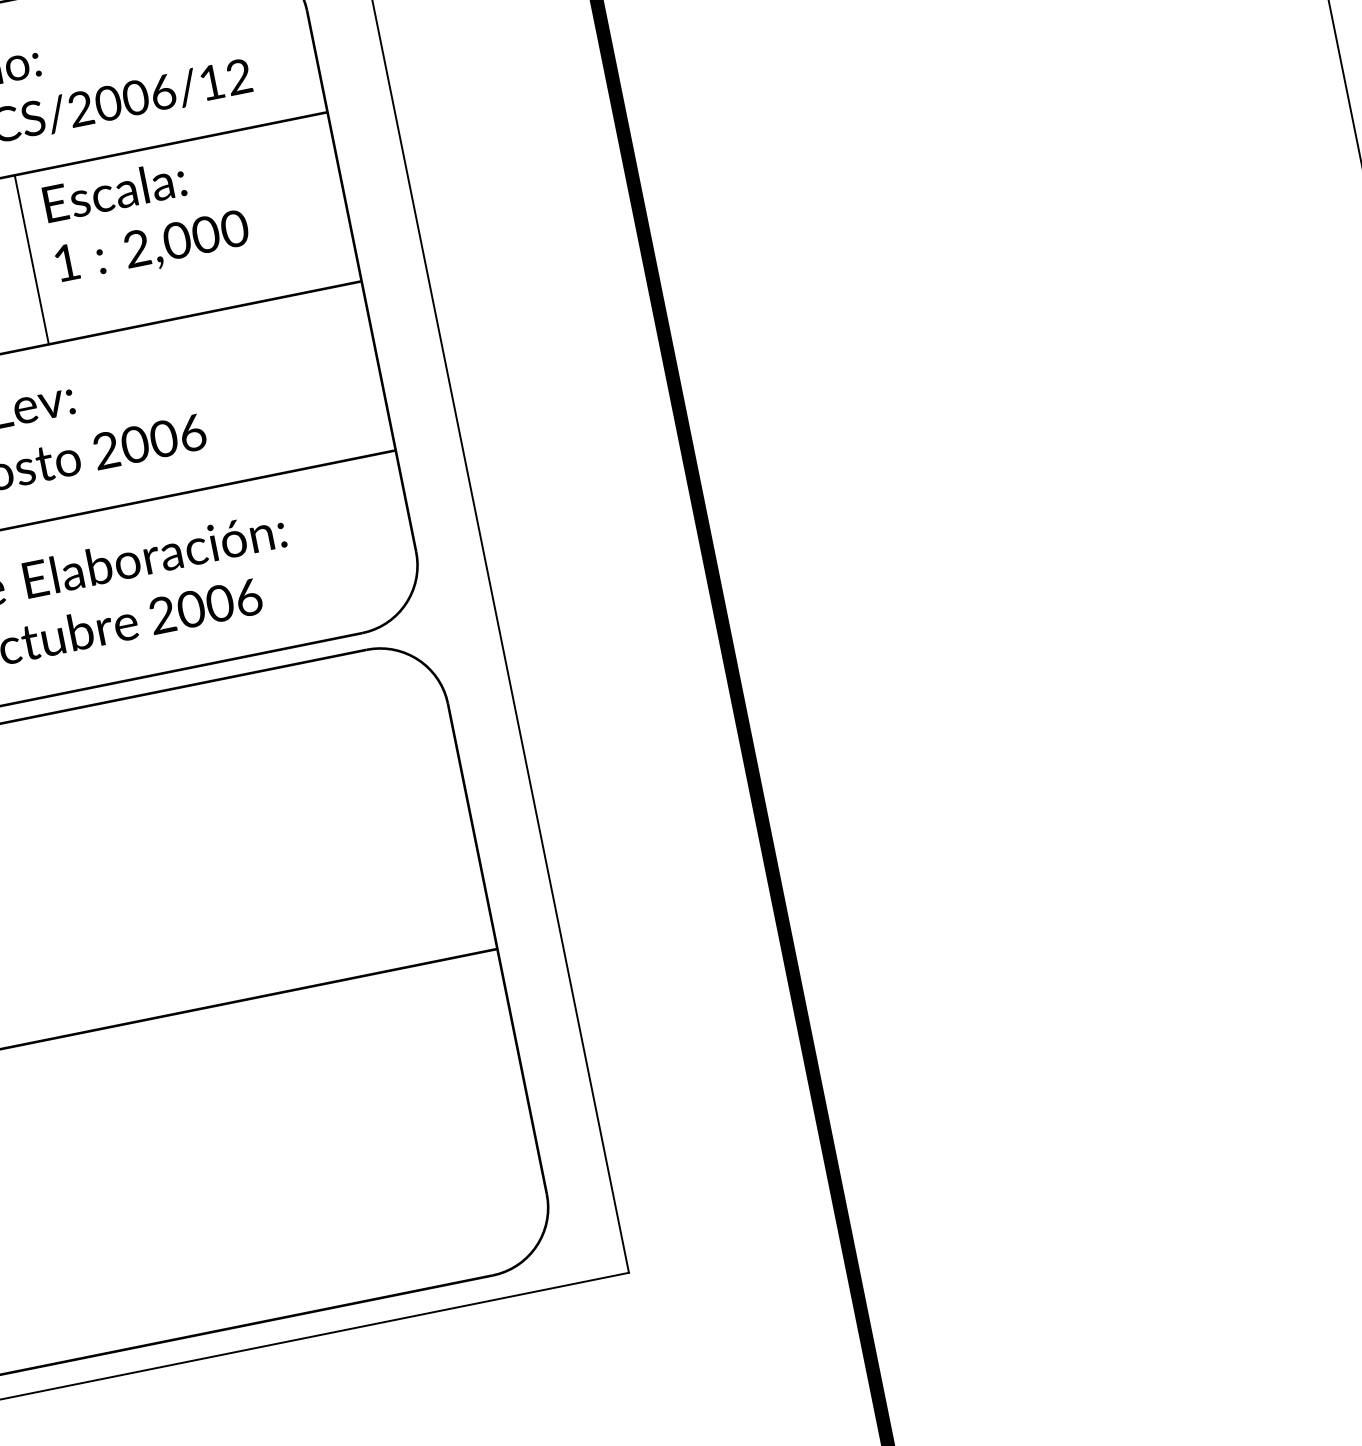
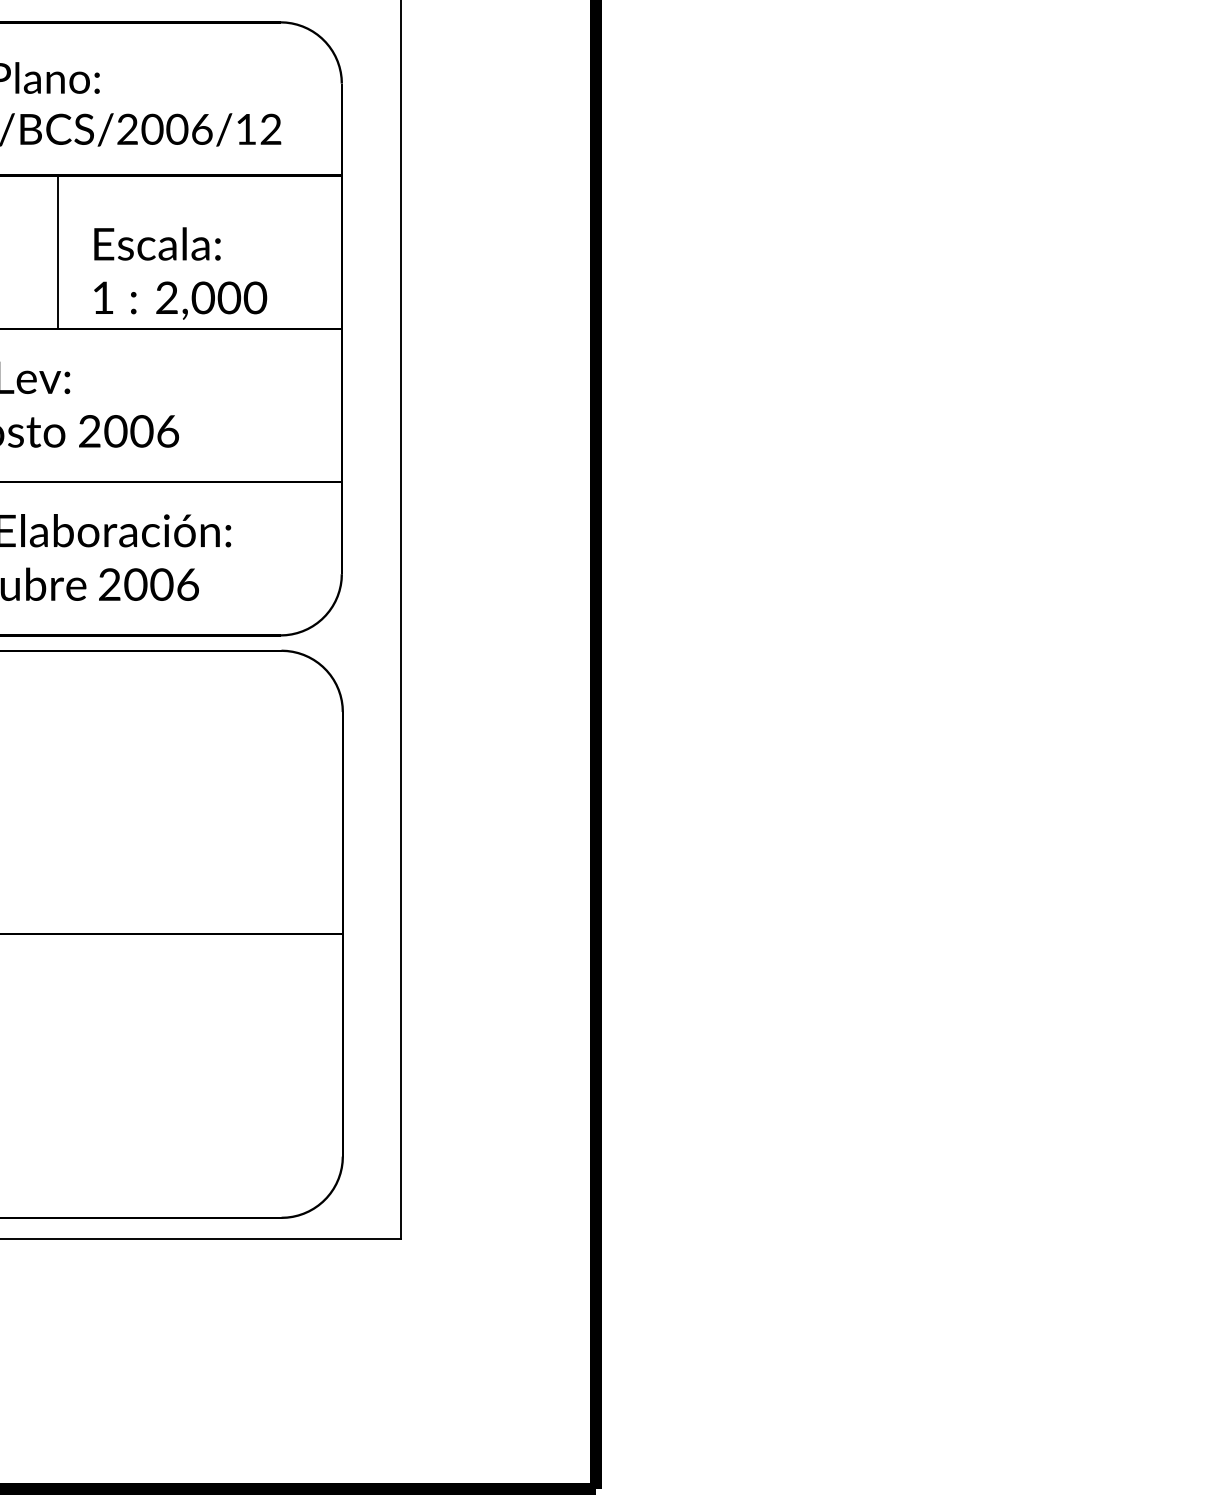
text: (146, 218) -> (180, 273), moved

